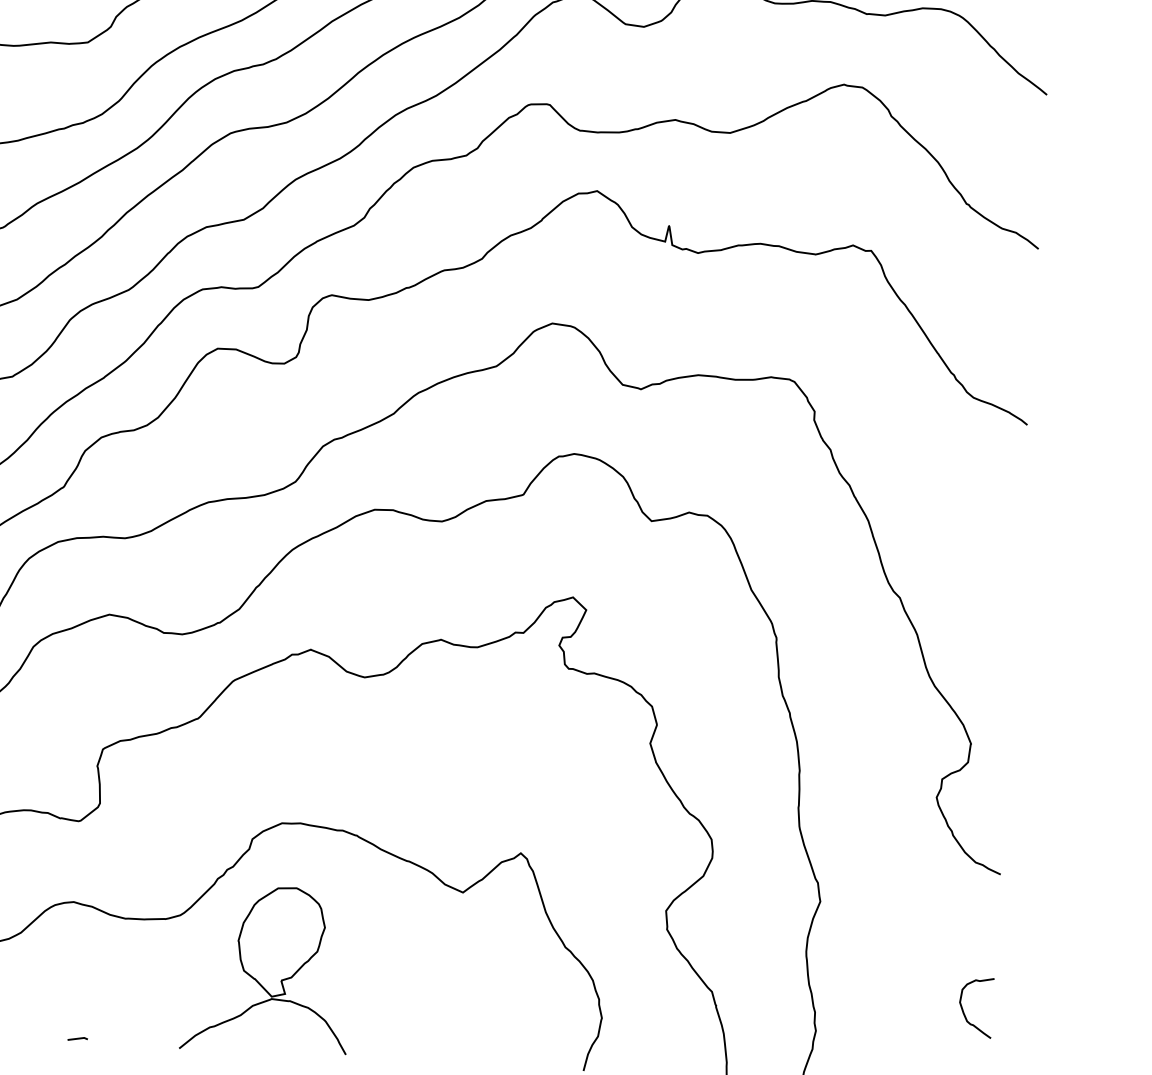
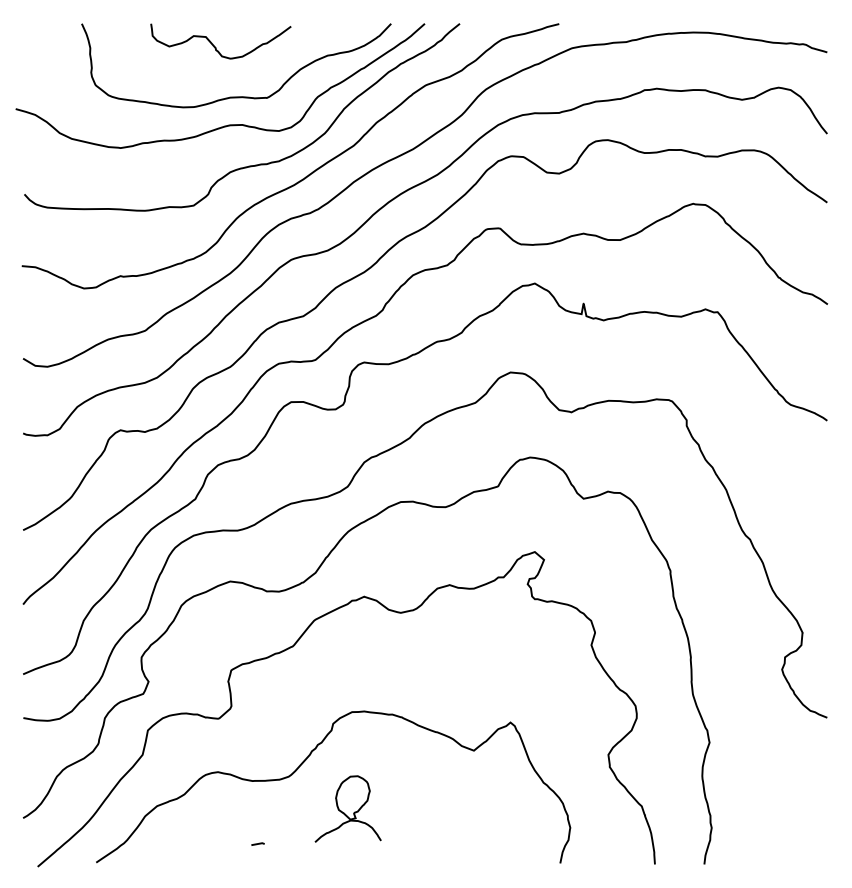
part: (266, 968) -> (347, 808), size x0.6
curve: (964, 1008) -> (808, 807), removed
line: (77, 1037) -> (257, 843), moved

